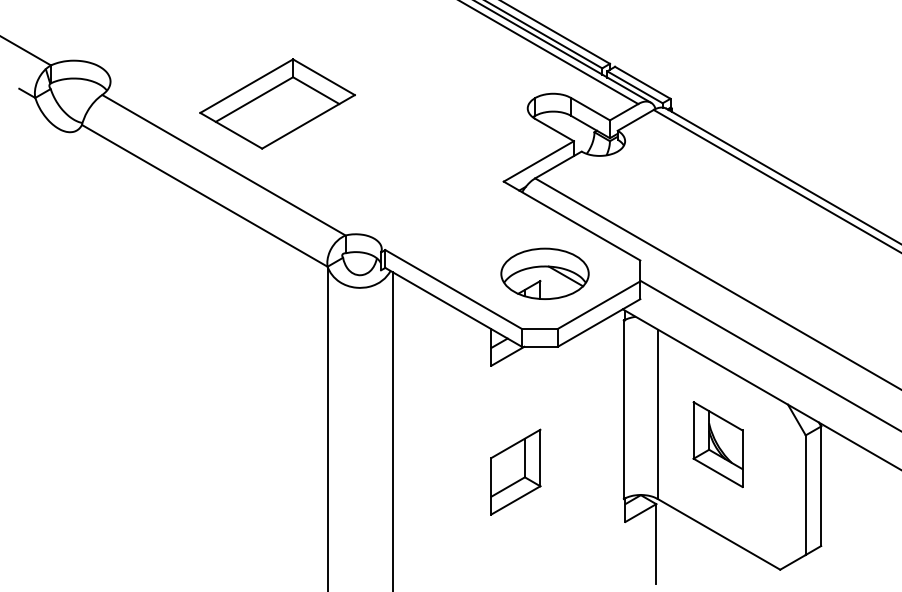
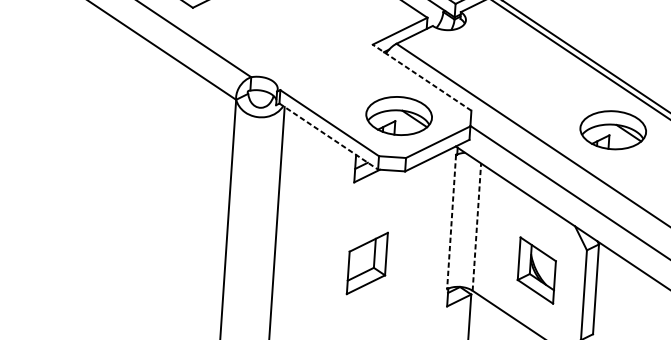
line: (572, 221) -> (422, 78), solid -> dashed
part: (829, 273) -> (612, 129), added
line: (453, 307) -> (328, 136), solid -> dashed
line: (623, 410) -> (451, 222), solid -> dashed
line: (657, 414) -> (476, 227), solid -> dashed
part: (717, 444) -> (536, 270), moved

